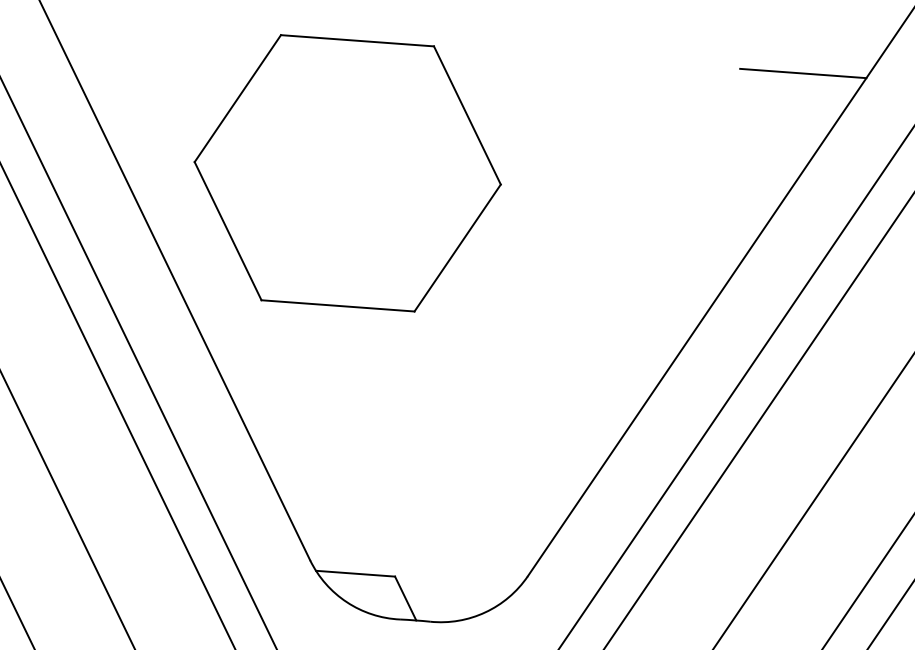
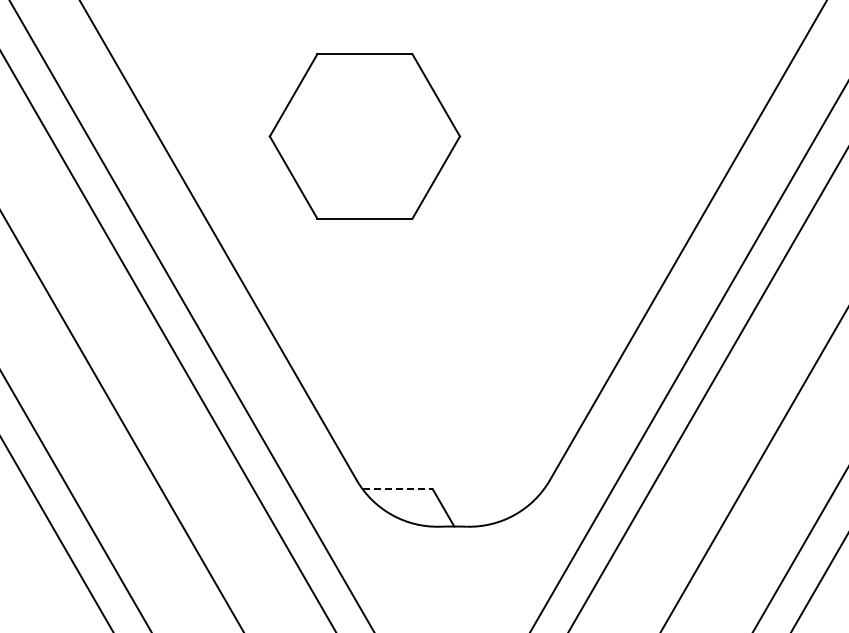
line: (803, 73) -> (760, 18), removed
part: (347, 173) -> (364, 136), size x0.7
line: (356, 574) -> (398, 489), solid -> dashed

